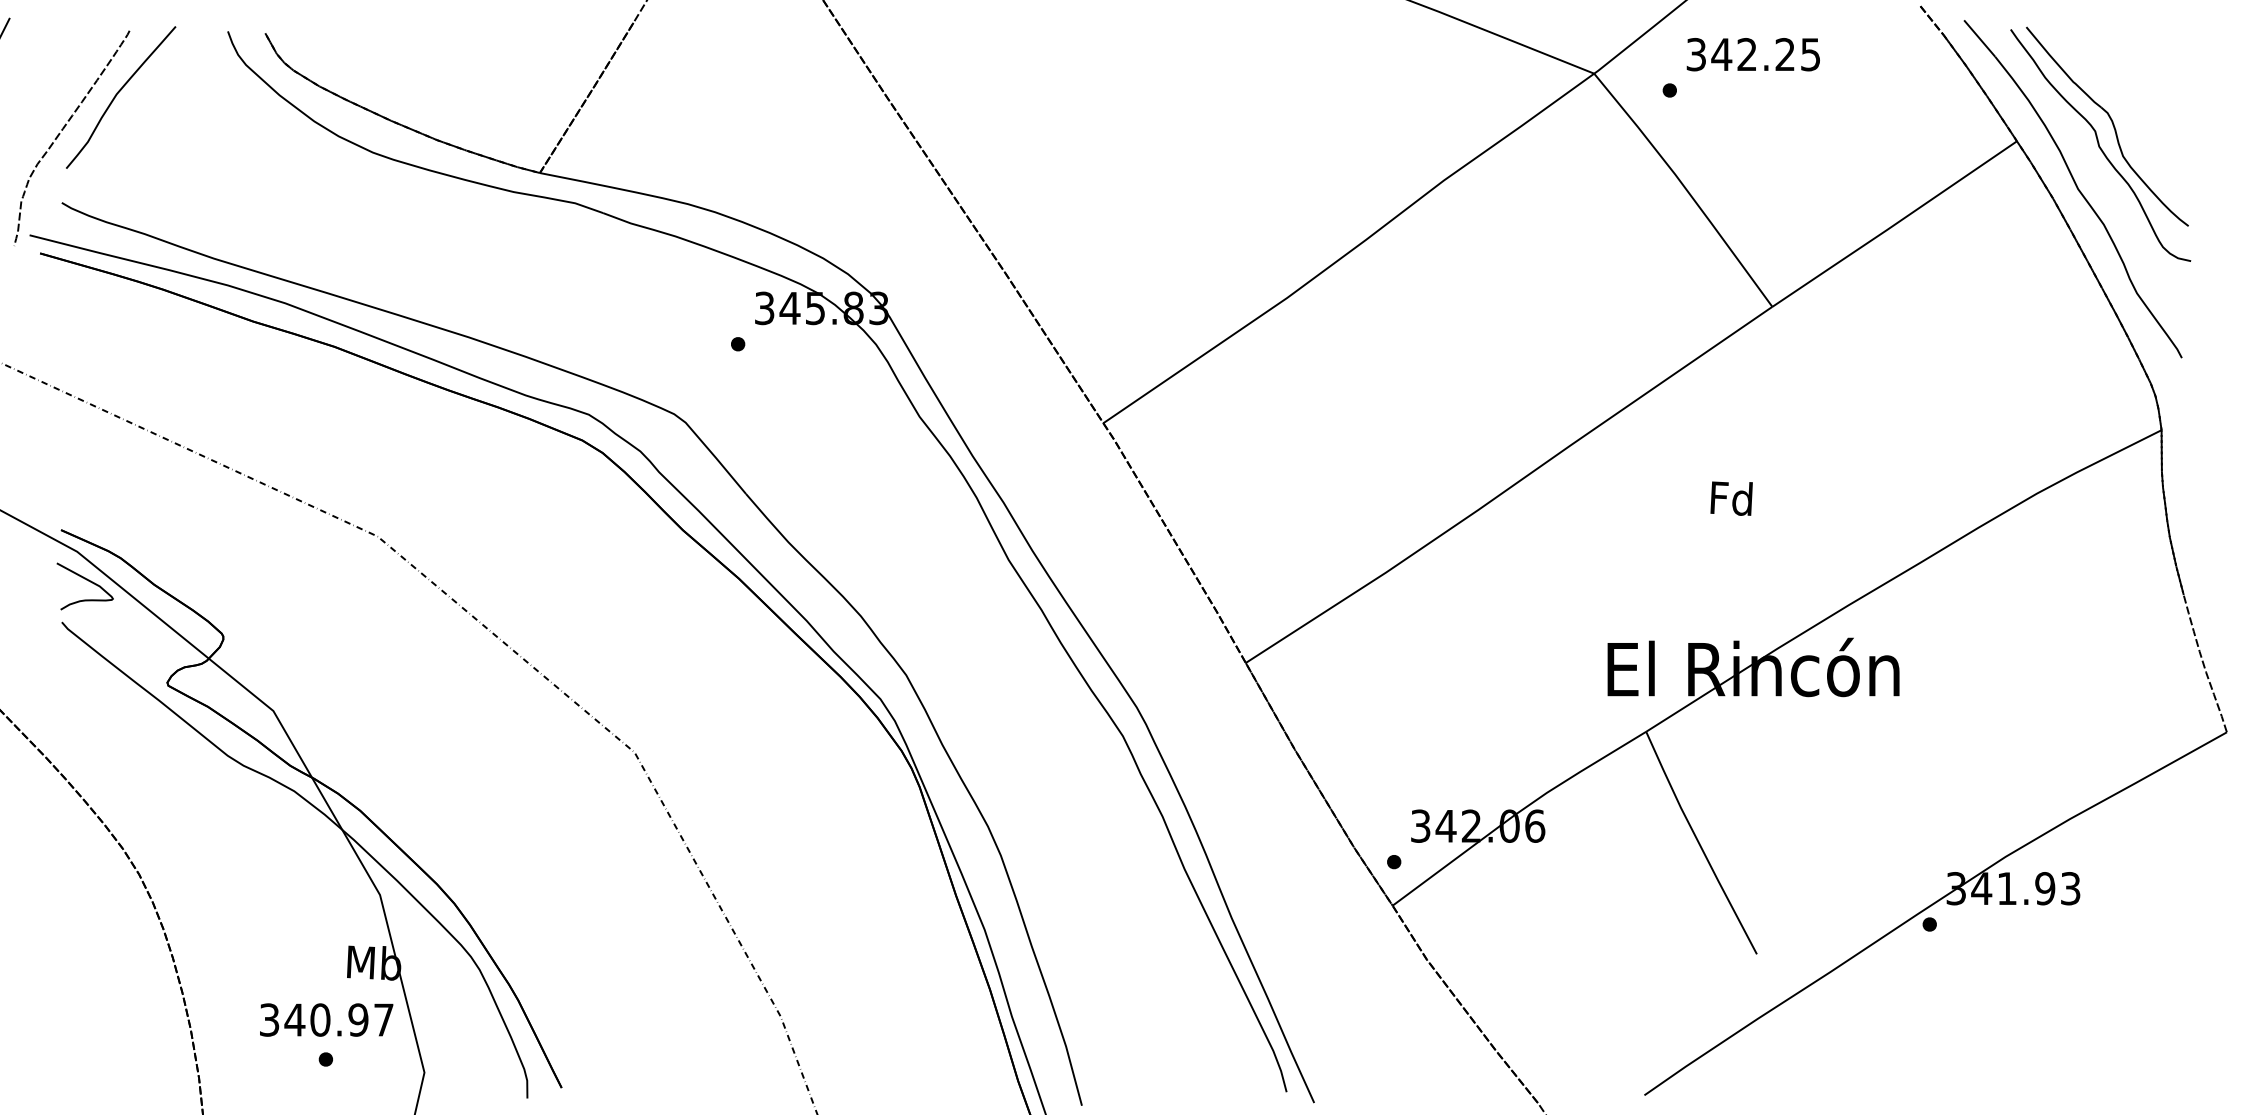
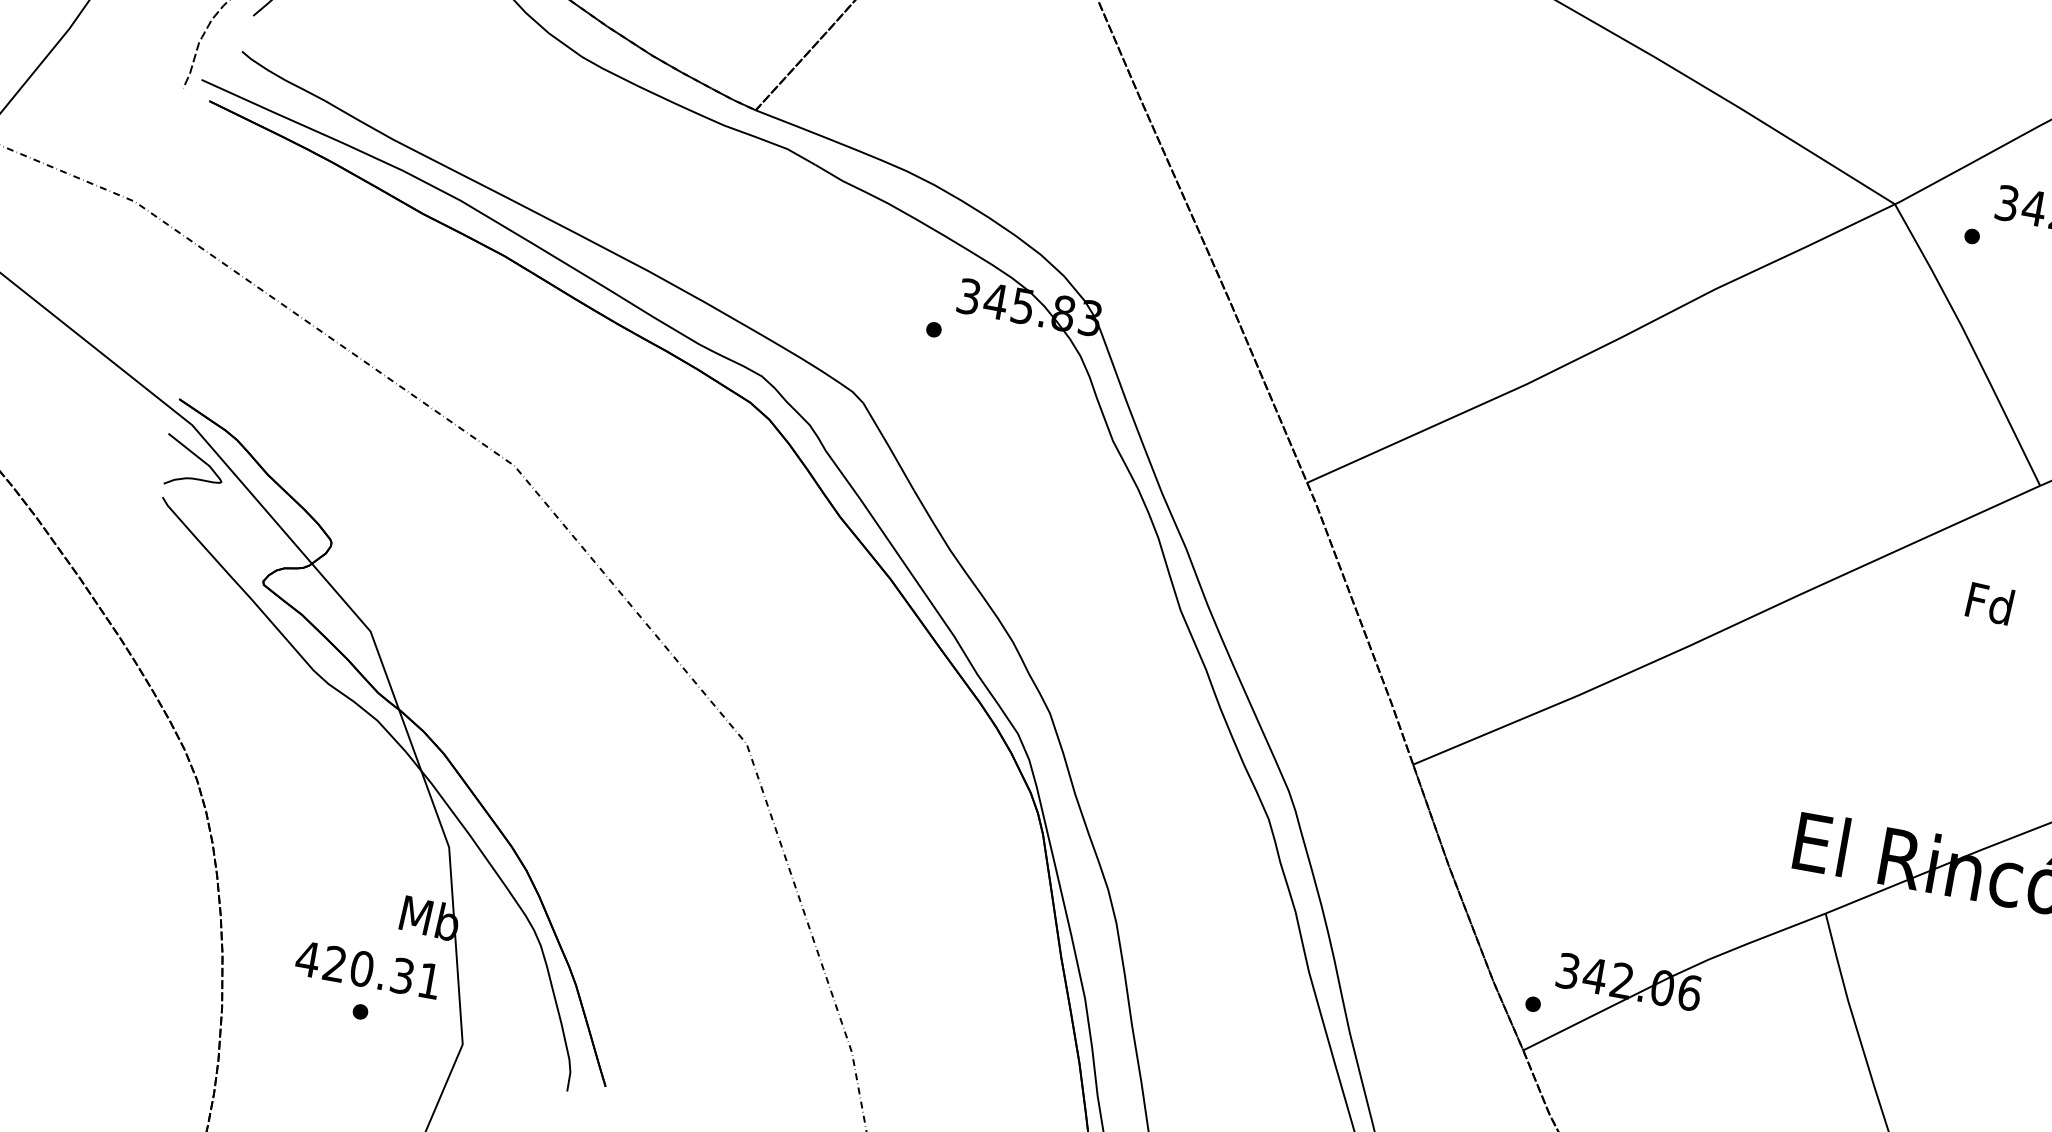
text: (1731, 498) -> (1989, 603), moved
text: (325, 1019) -> (367, 969), 340.97 -> 420.31

